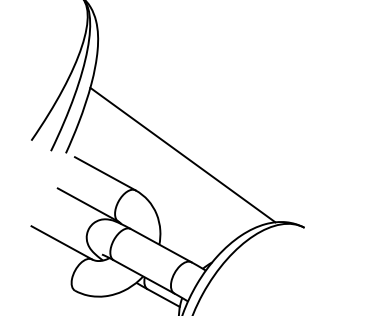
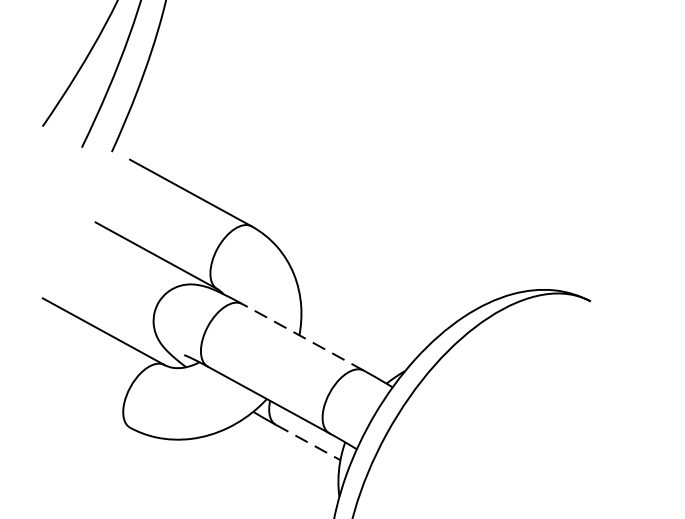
line: (182, 154) -> (345, 154), removed
line: (161, 245) -> (303, 336), solid -> dashed
line: (164, 298) -> (309, 443), solid -> dashed

